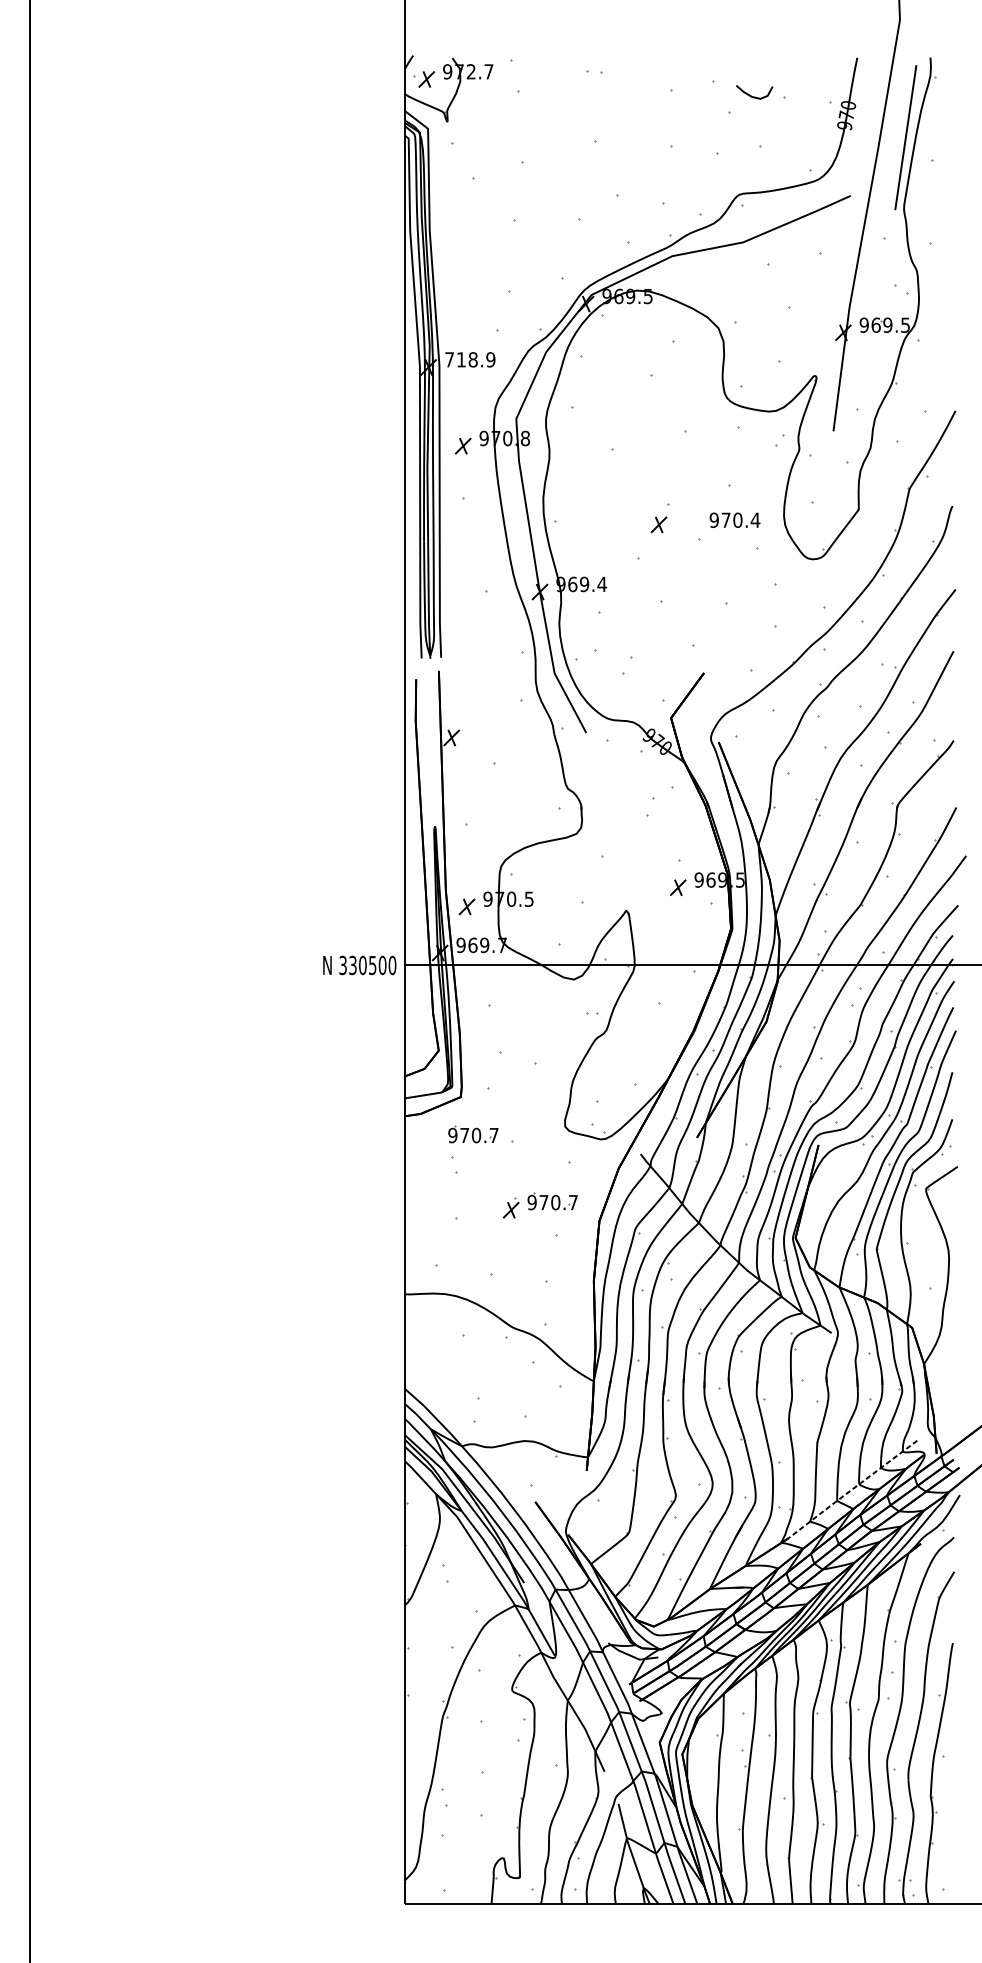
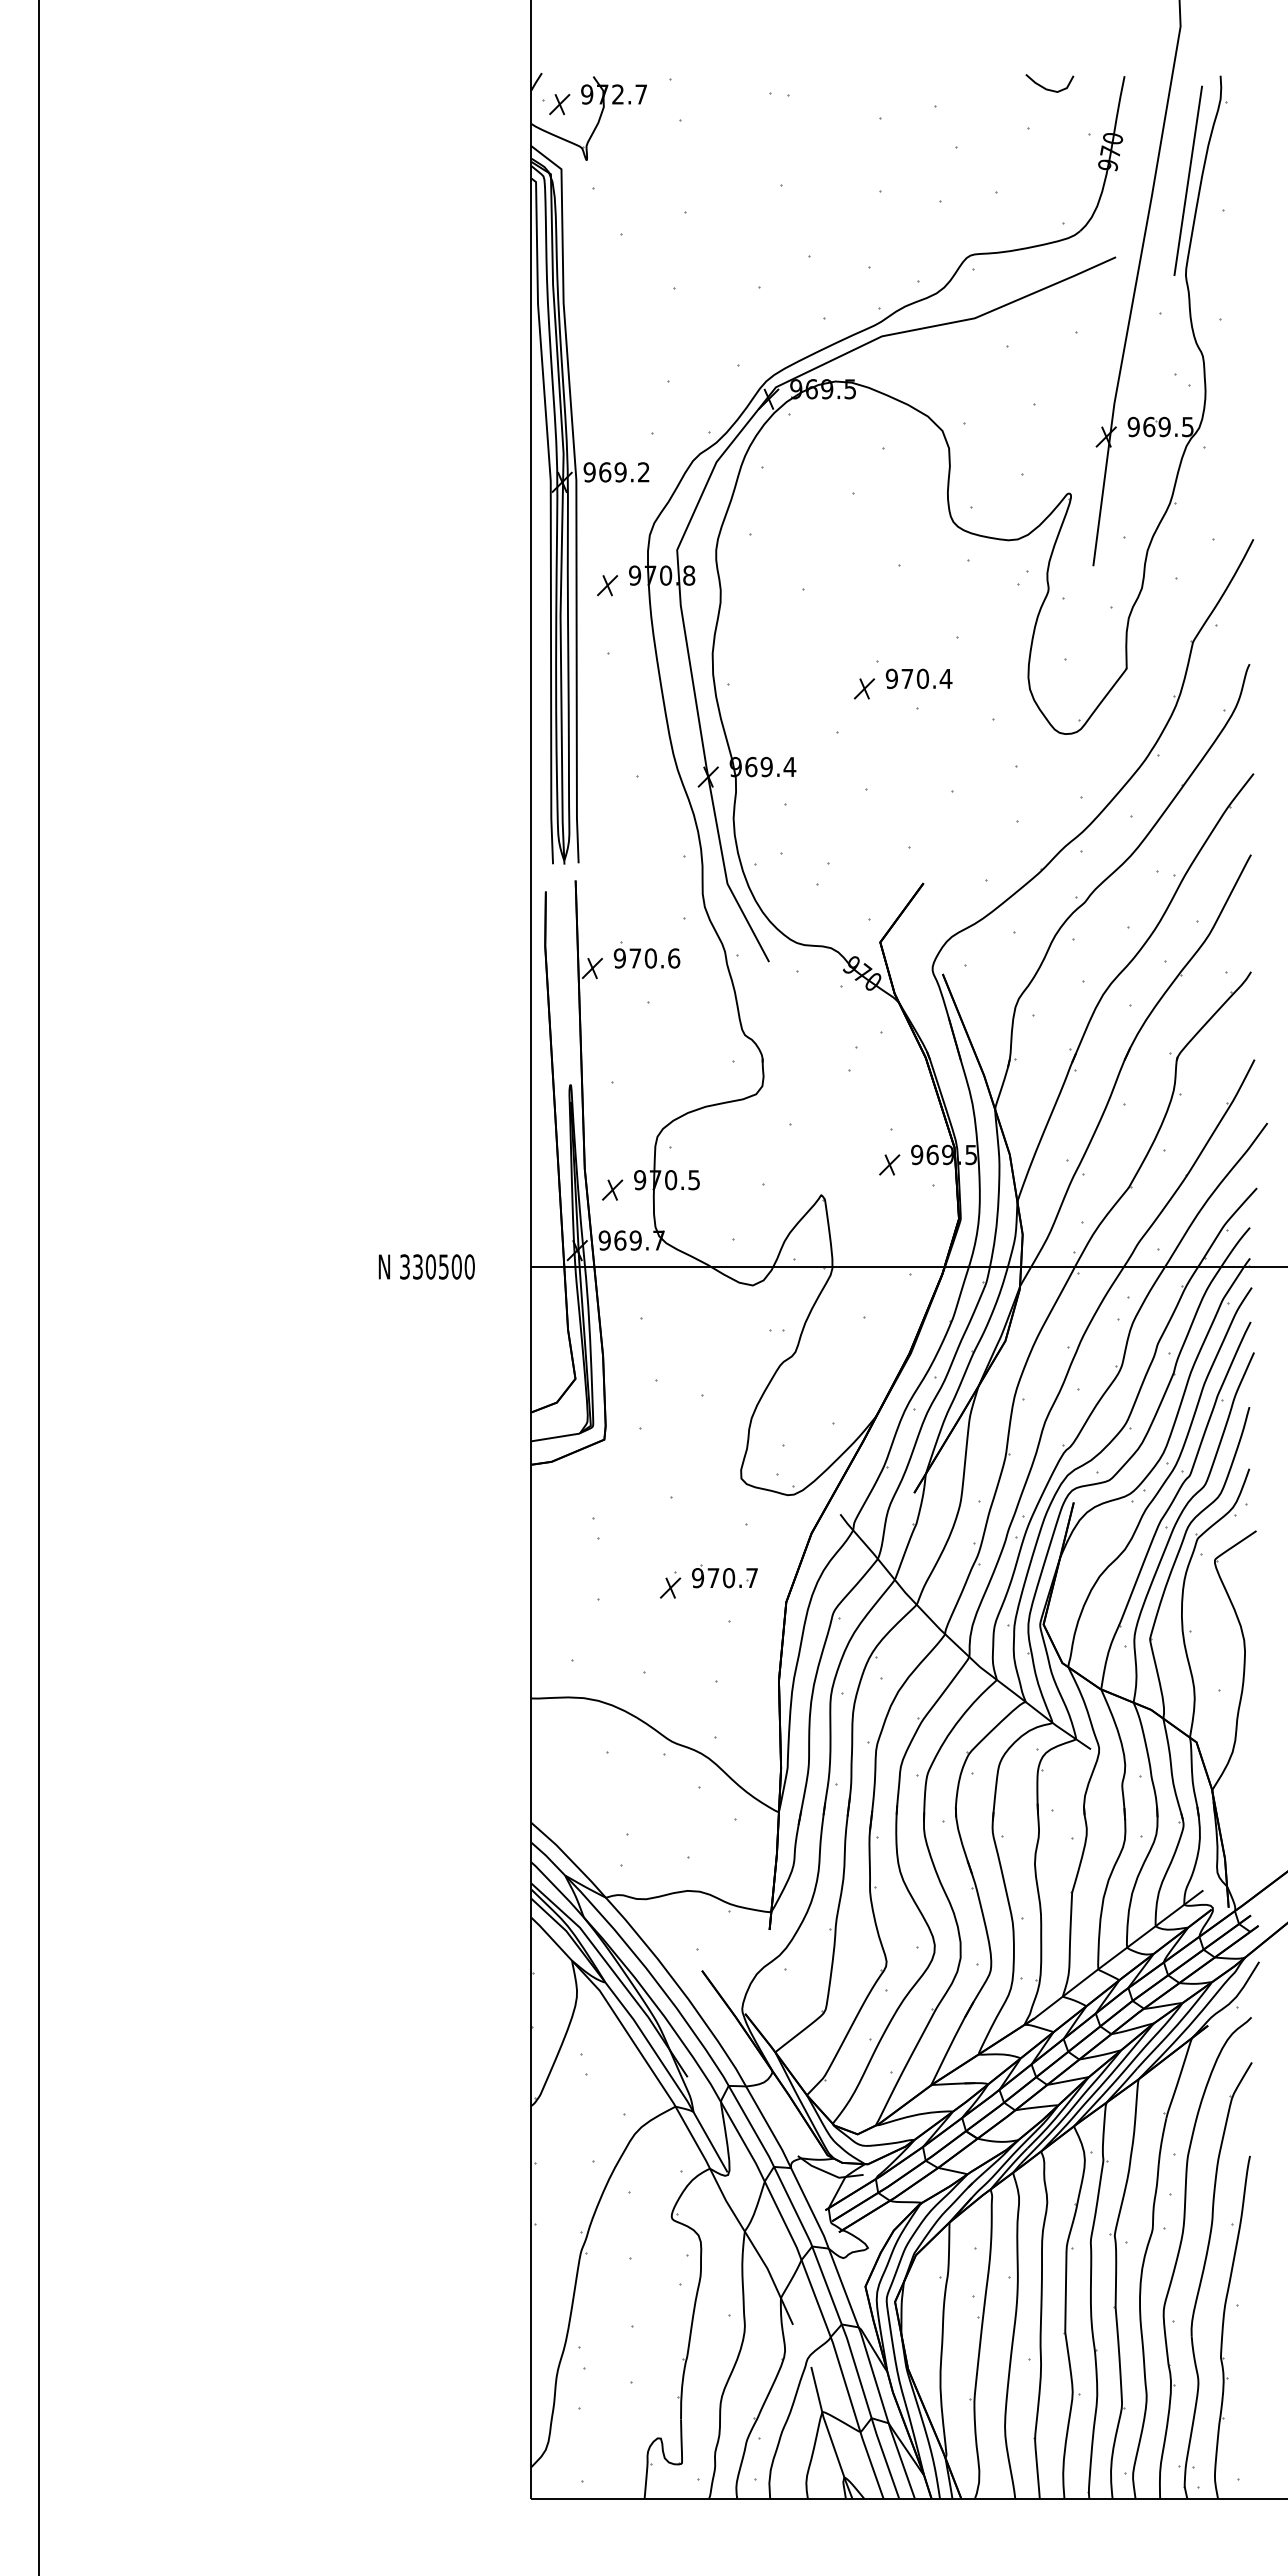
curve: (752, 96) -> (1047, 88), moved
text: (470, 359) -> (616, 472), 718.9 -> 969.2
text: (734, 519) -> (918, 678), moved
part: (492, 727) -> (646, 954), added
text: (359, 965) -> (426, 1266), moved
part: (473, 1134) -> (620, 1488), removed
line: (852, 1489) -> (1118, 1954), dashed -> solid

